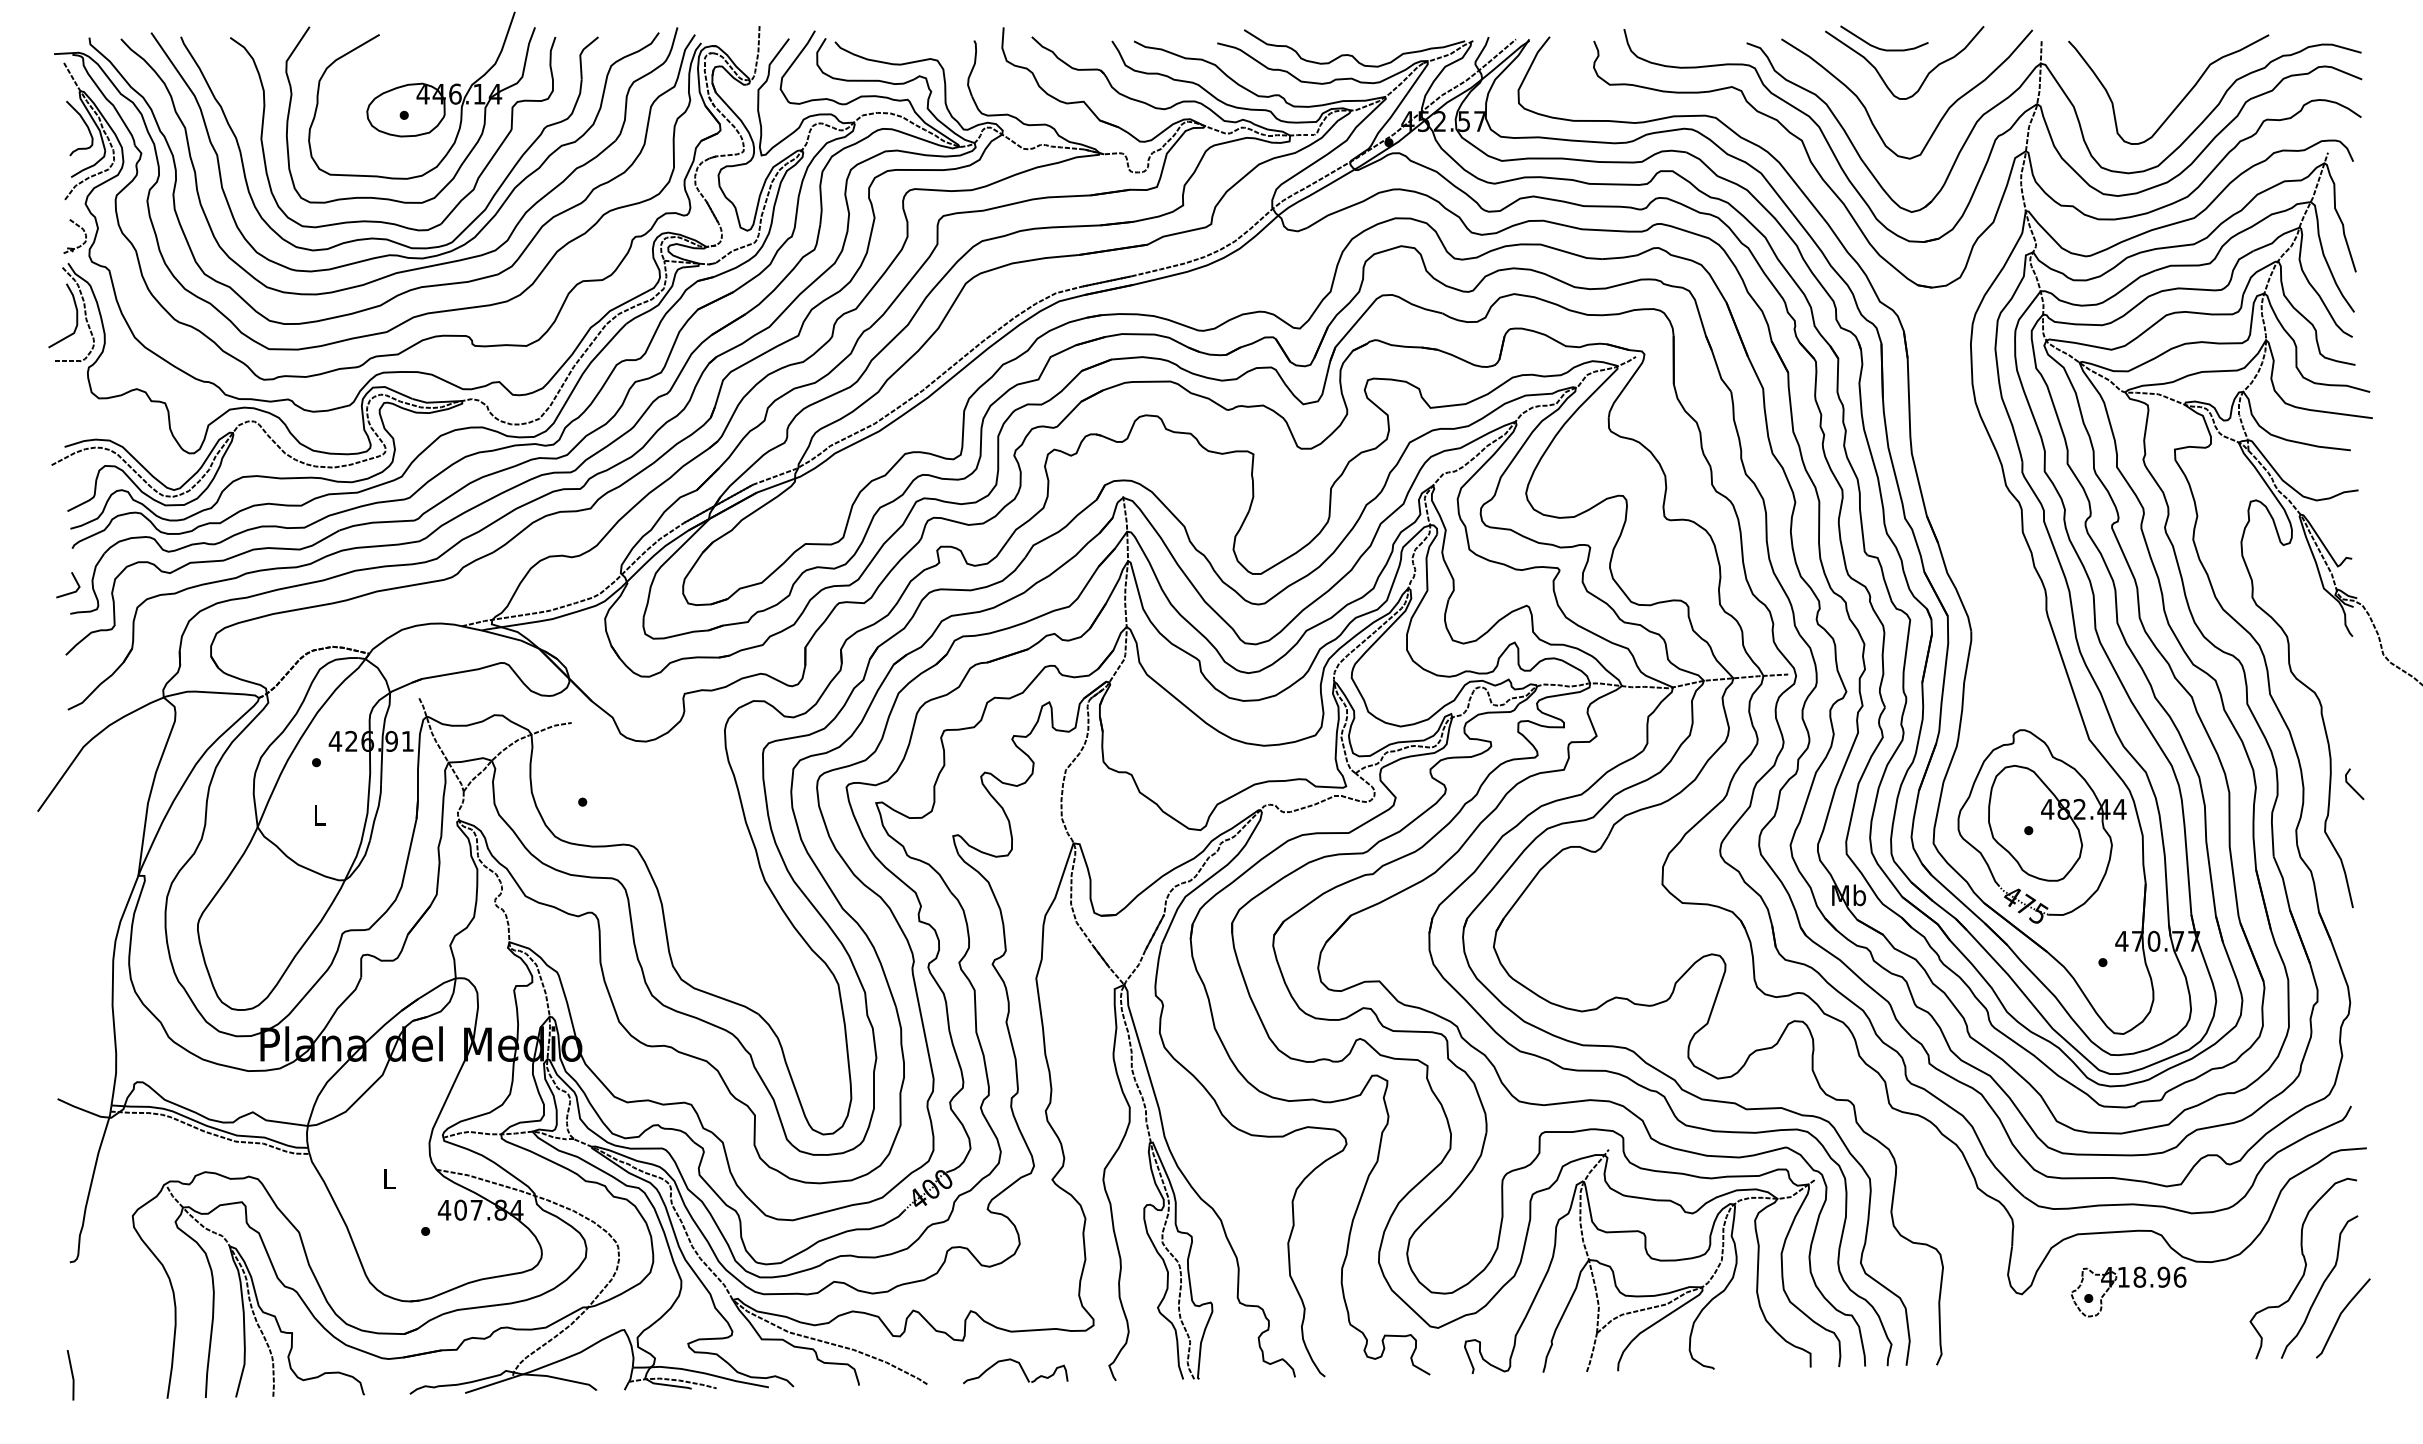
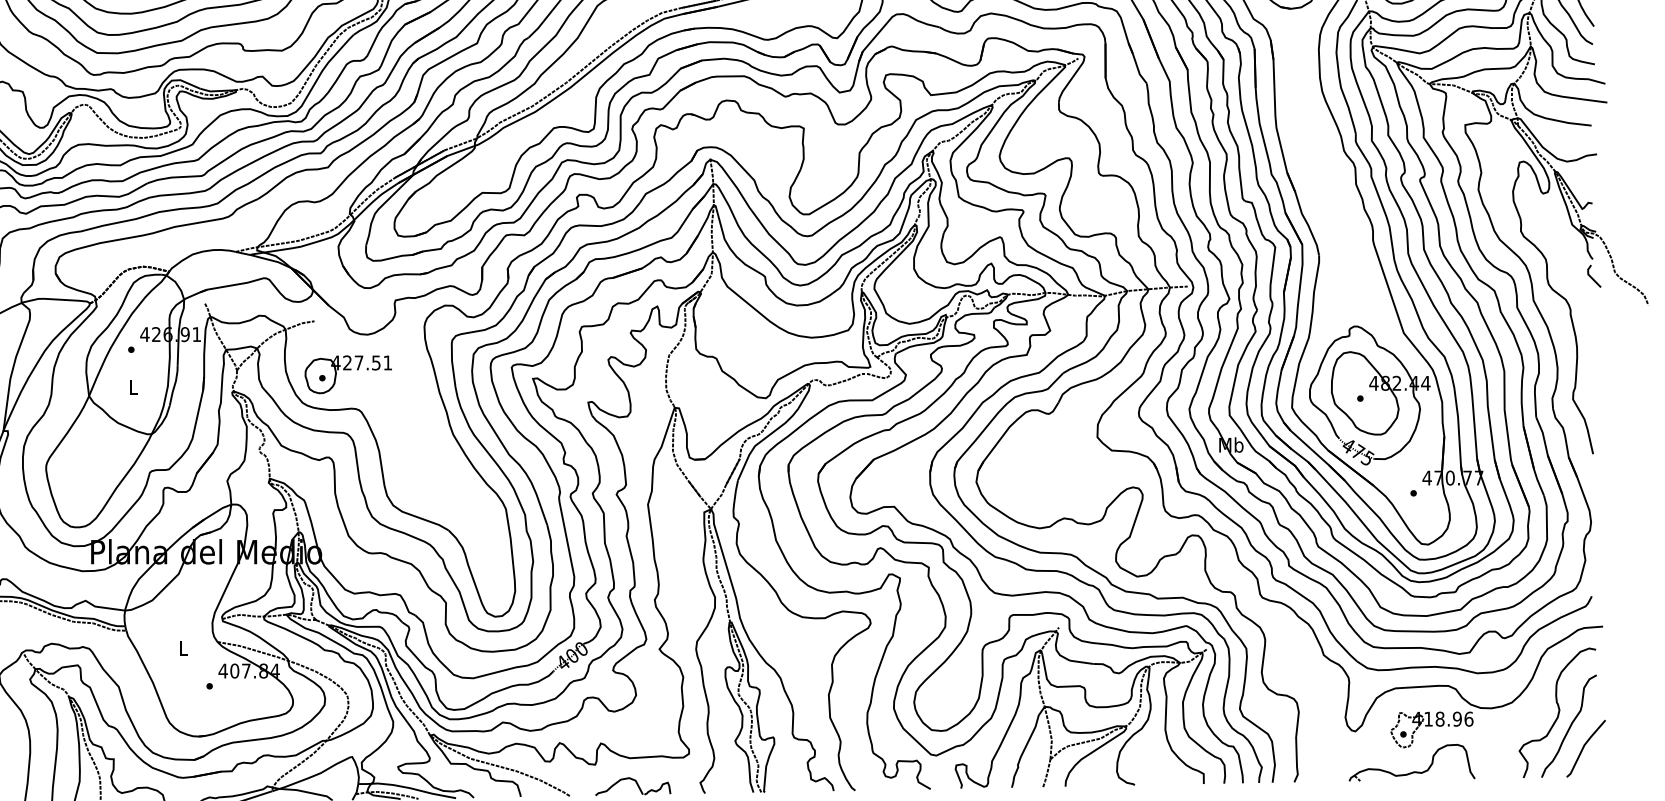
line: (2352, 786) -> (1592, 277), moved
part: (618, 797) -> (348, 374), added
part: (2101, 1350) -> (1412, 771), added

